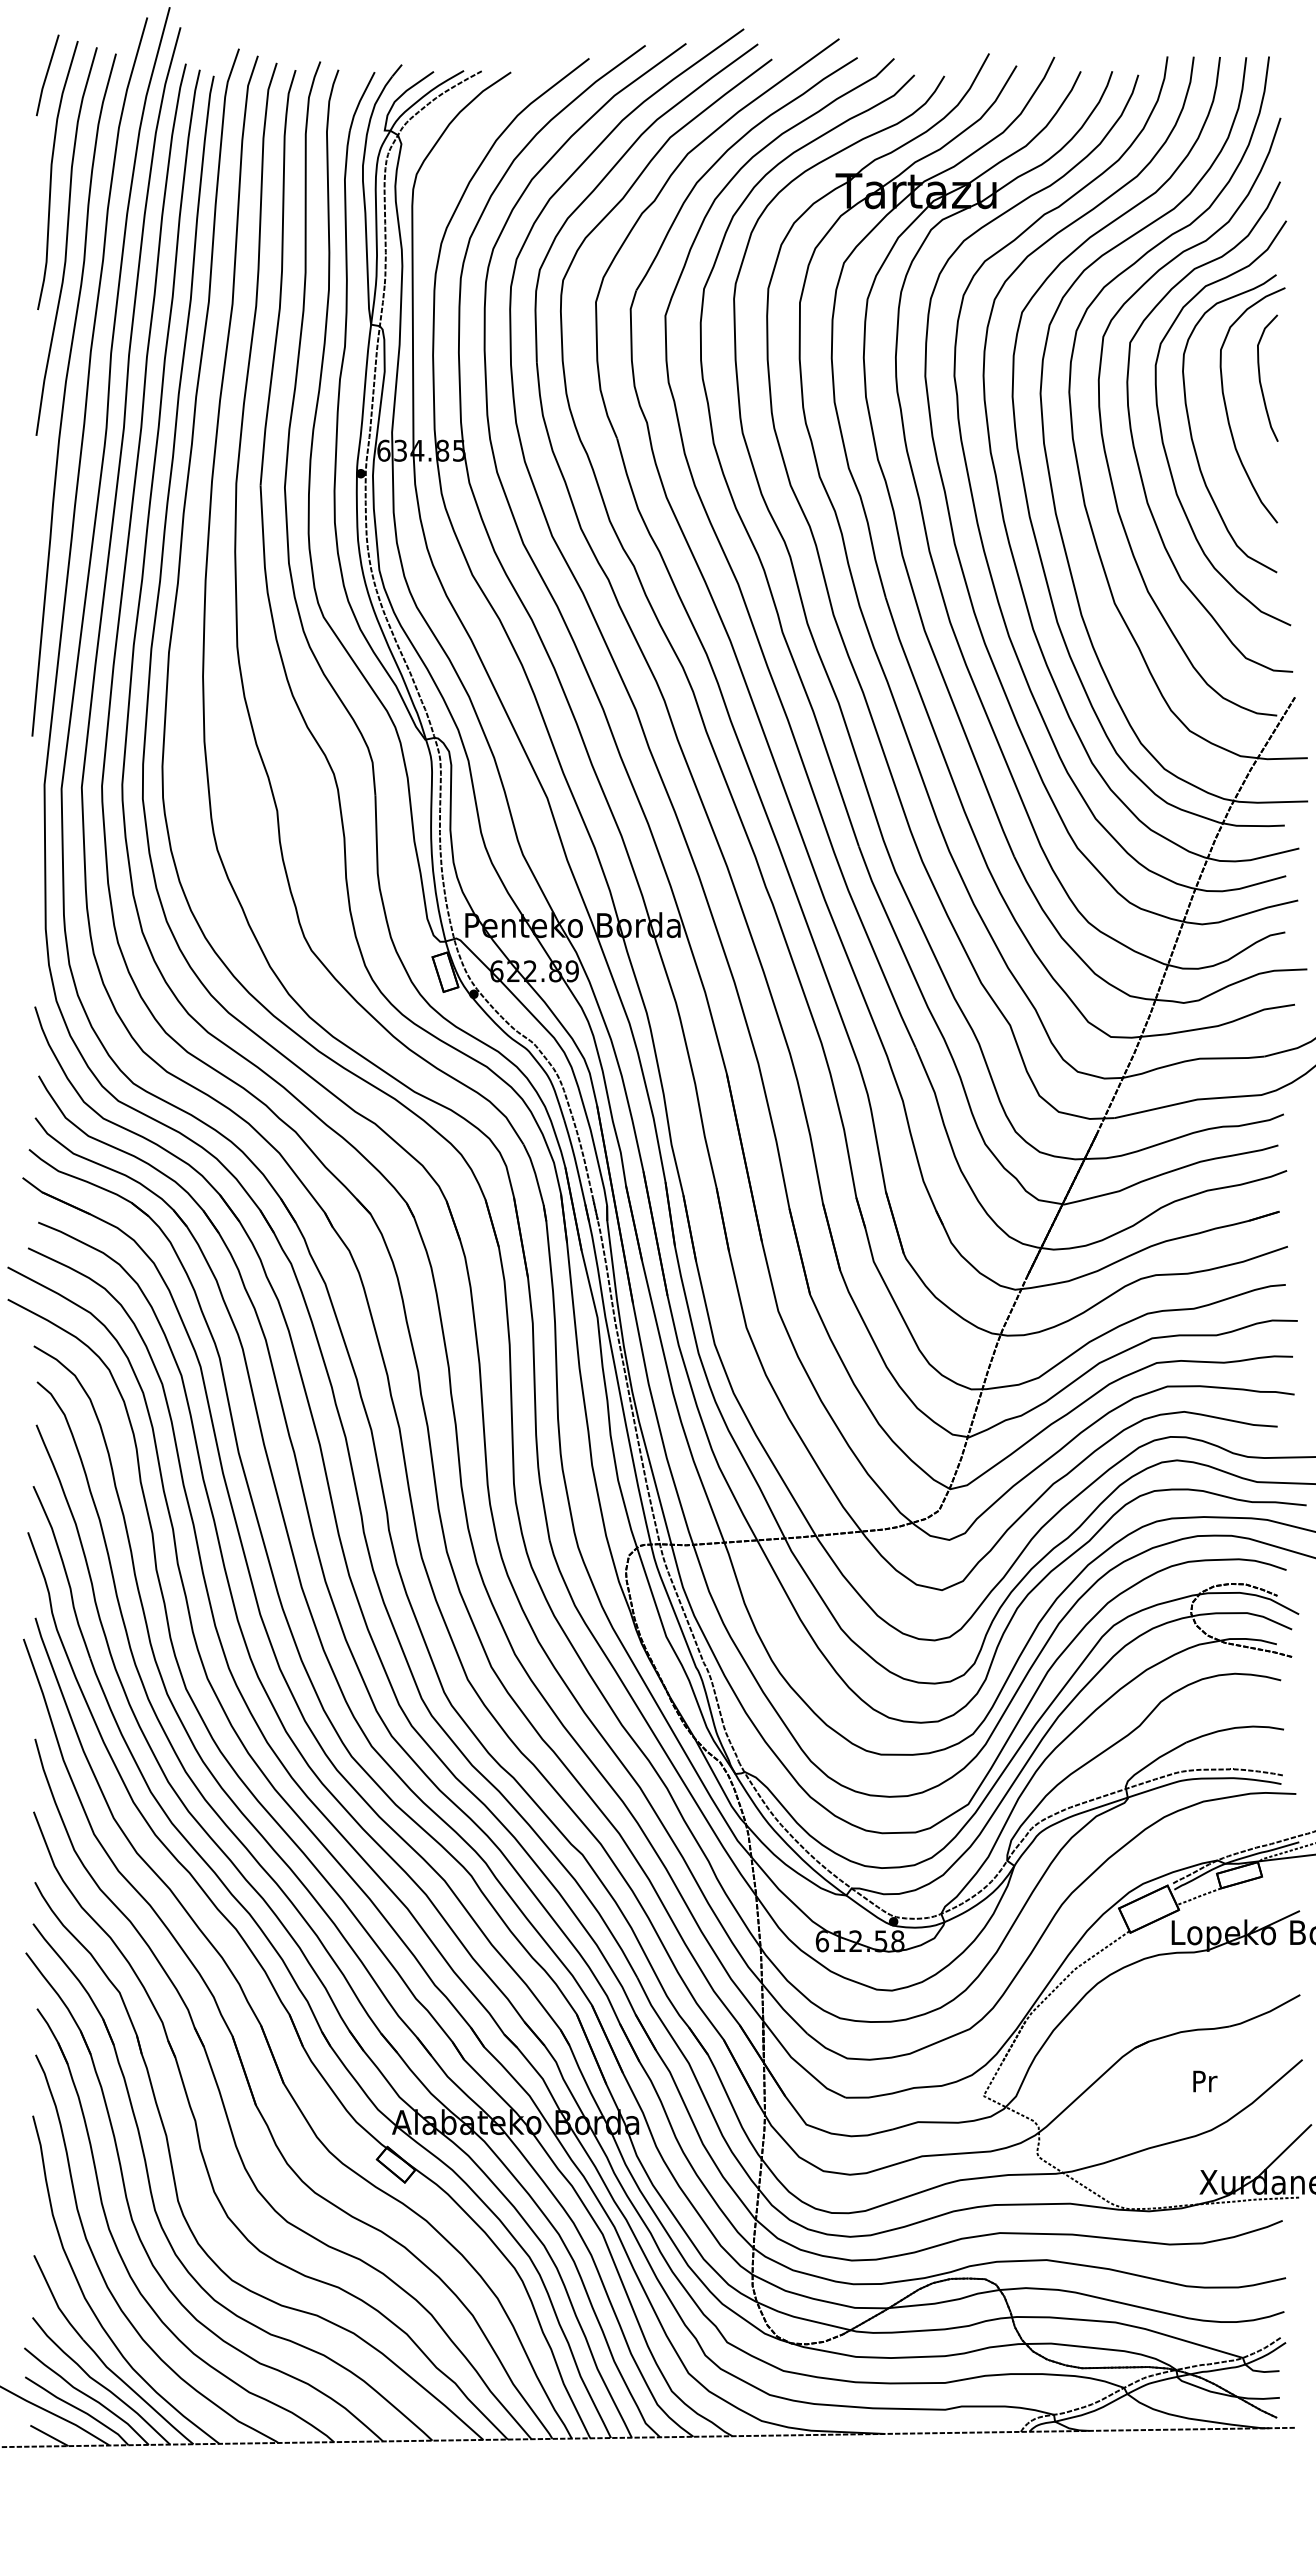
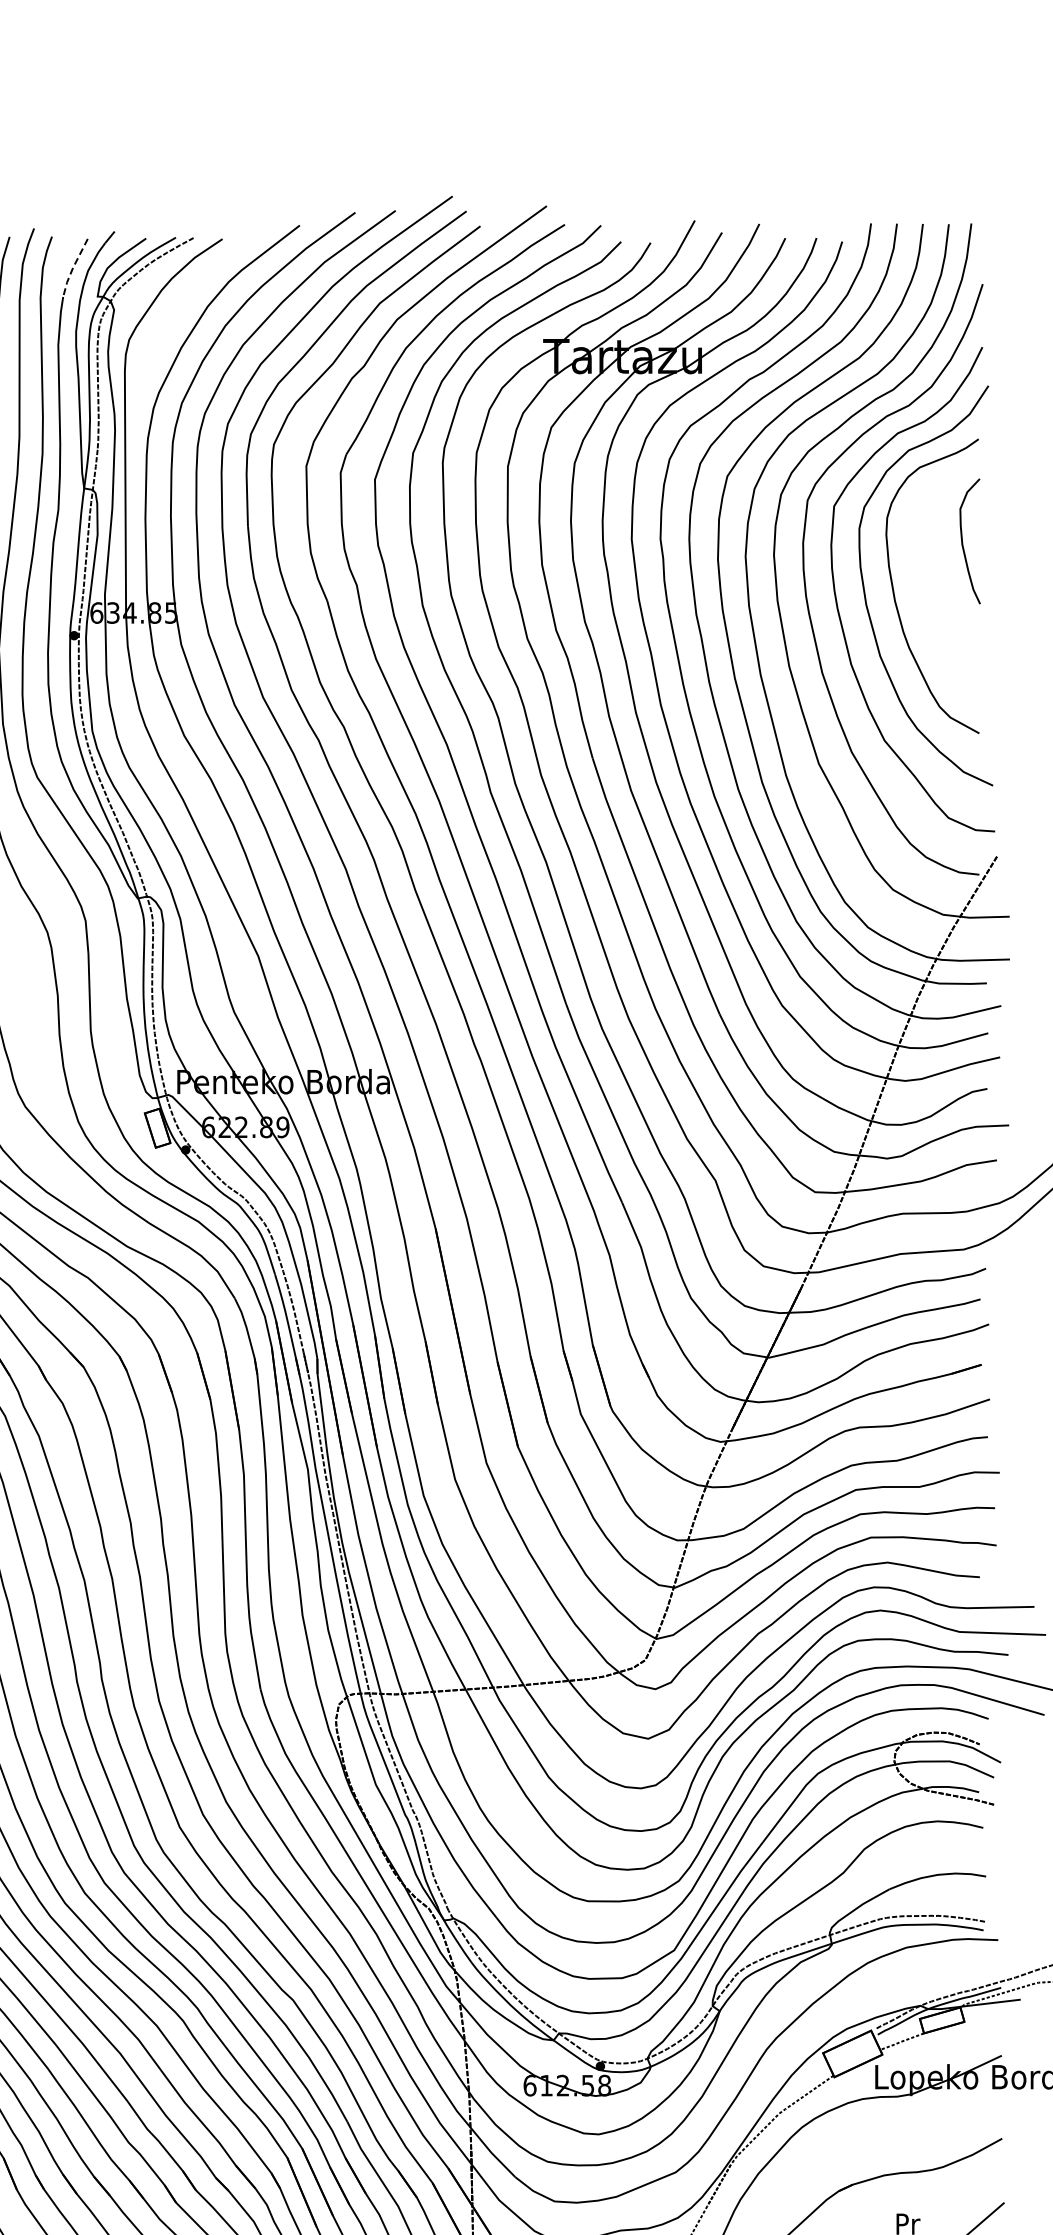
line: (359, 101) -> (72, 267), solid -> dashed
curve: (1227, 409) -> (930, 572), removed

